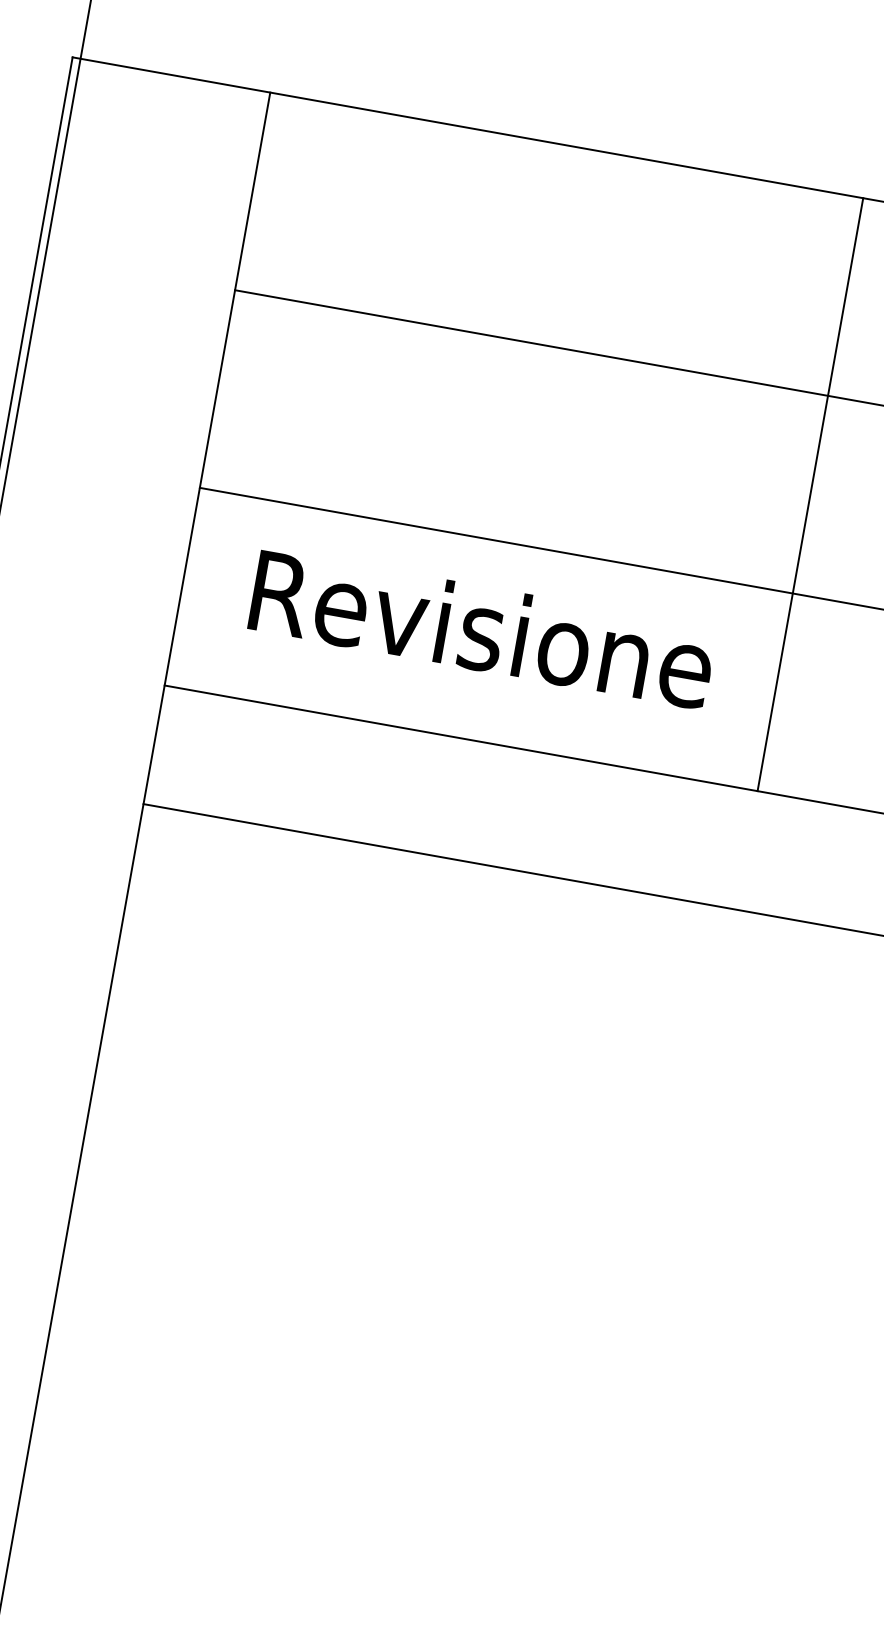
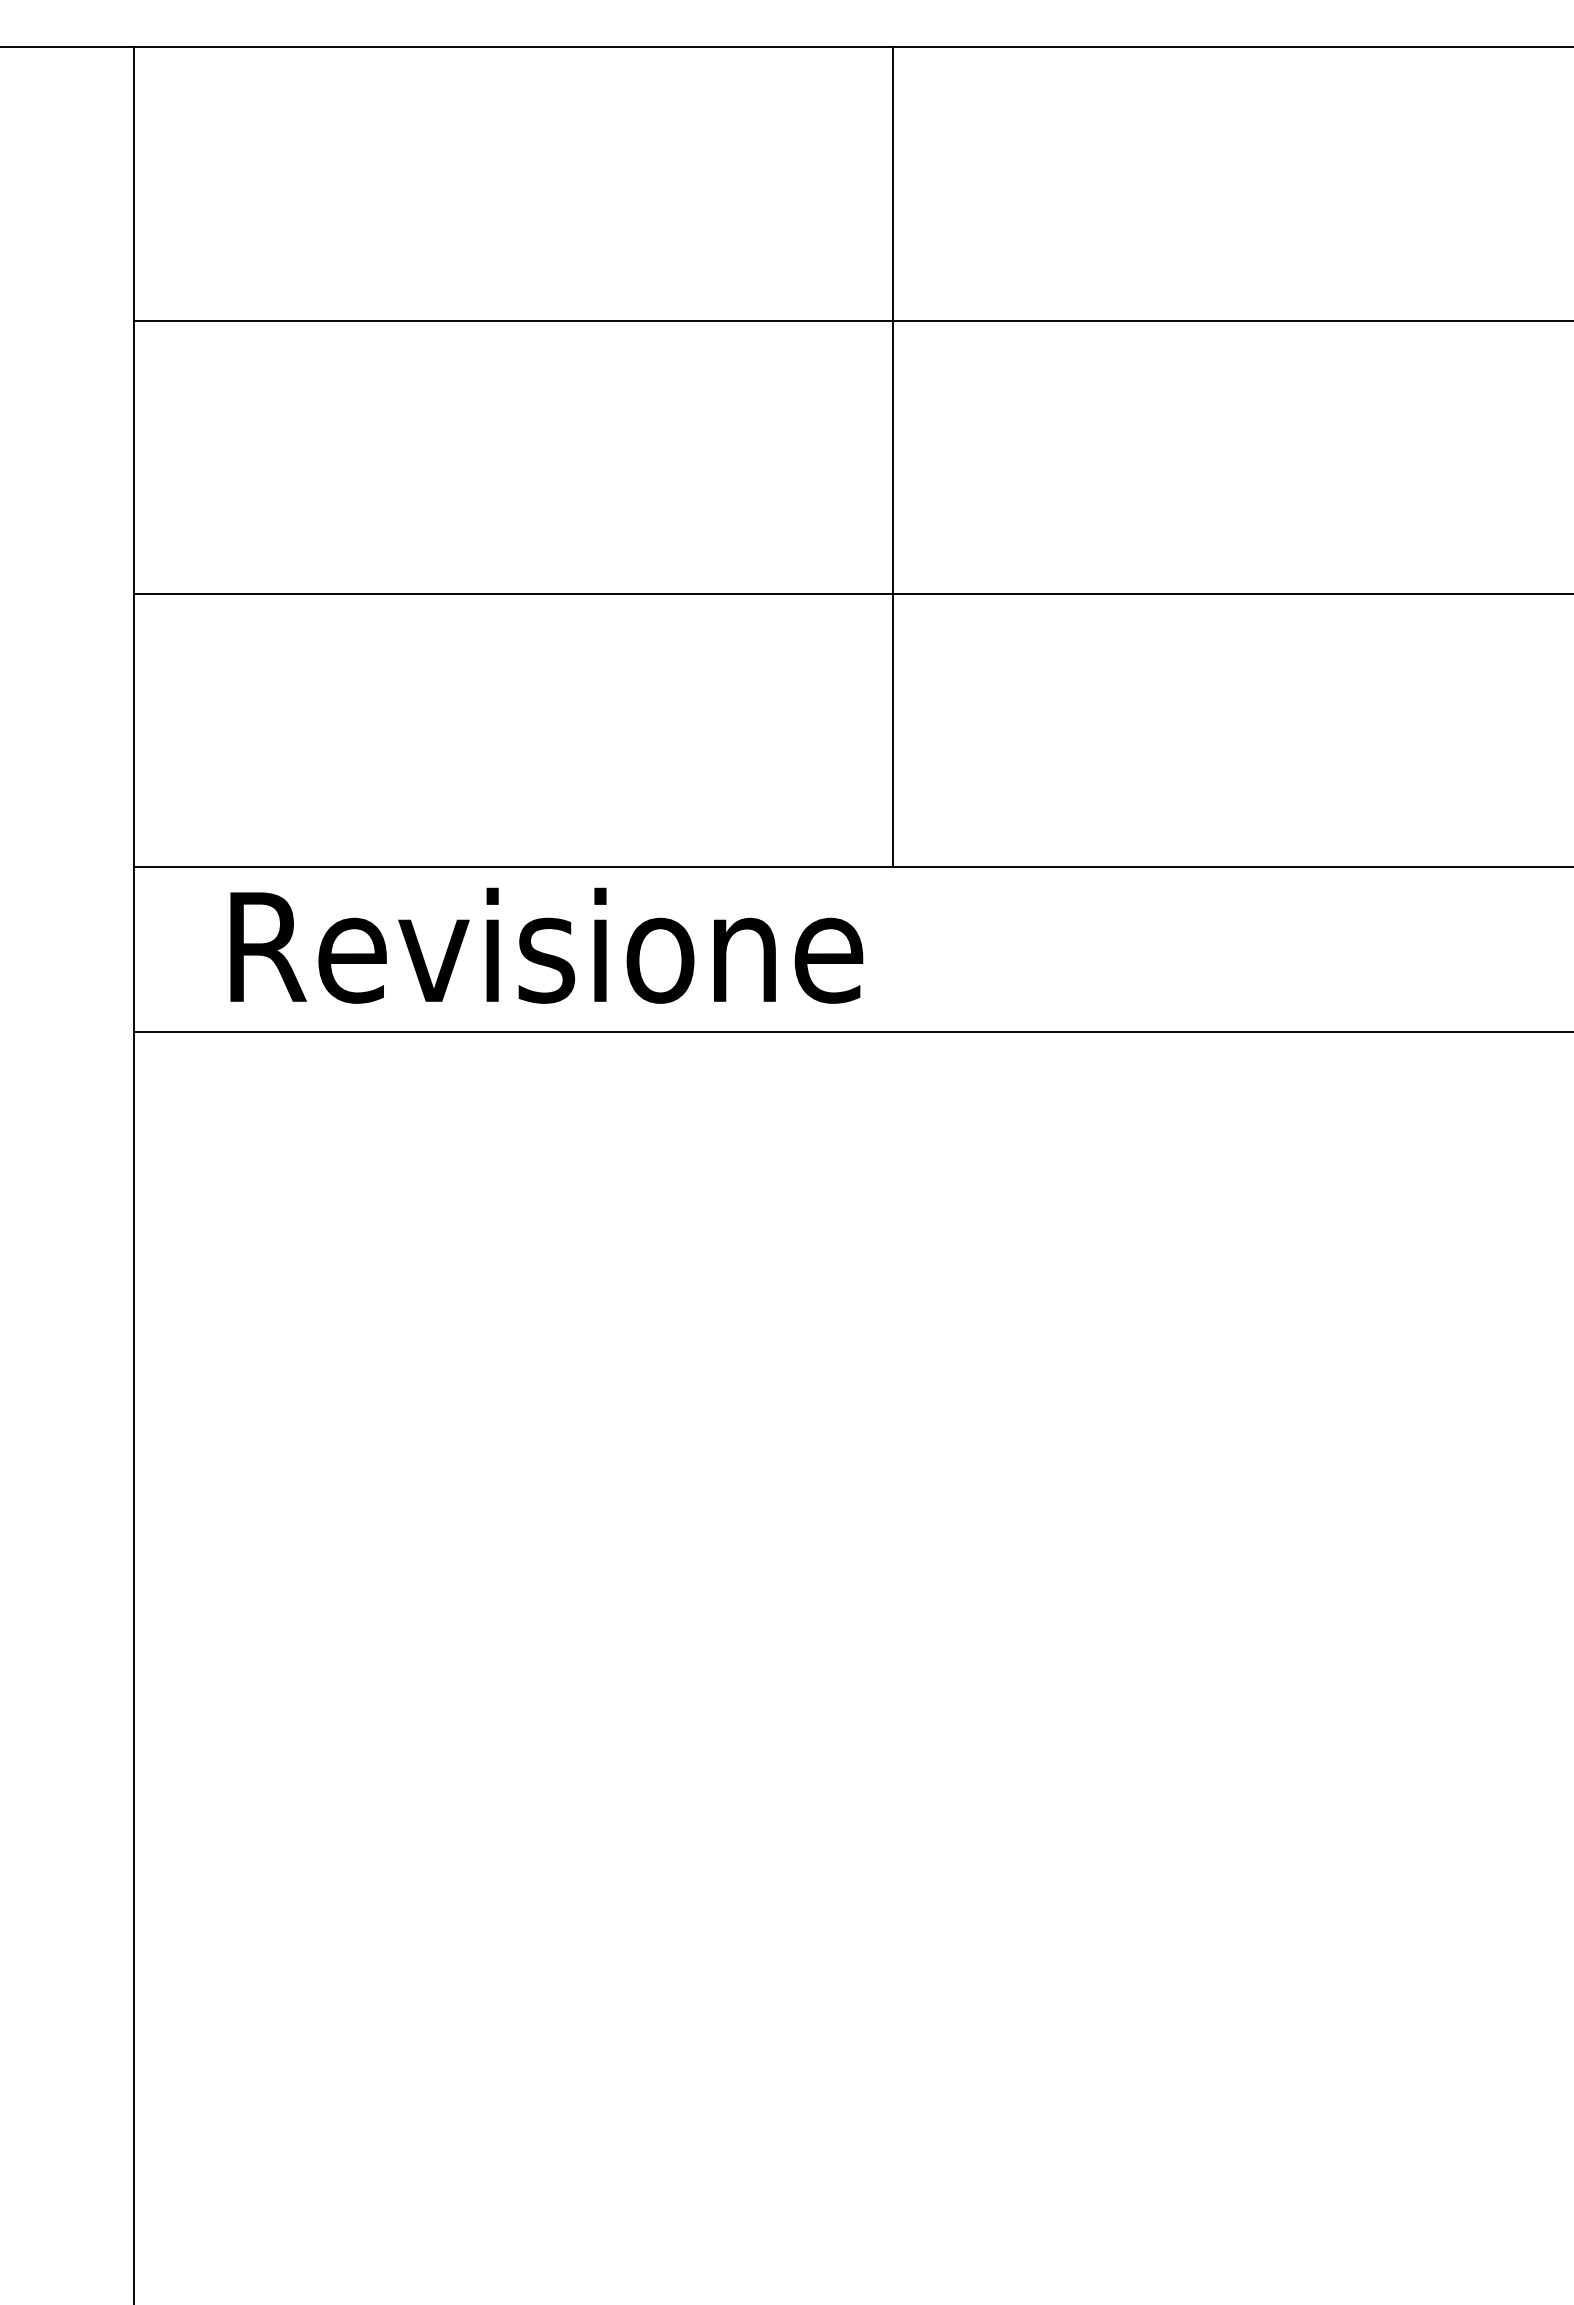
line: (810, 494) -> (892, 457), moved
text: (482, 628) -> (546, 945), moved

